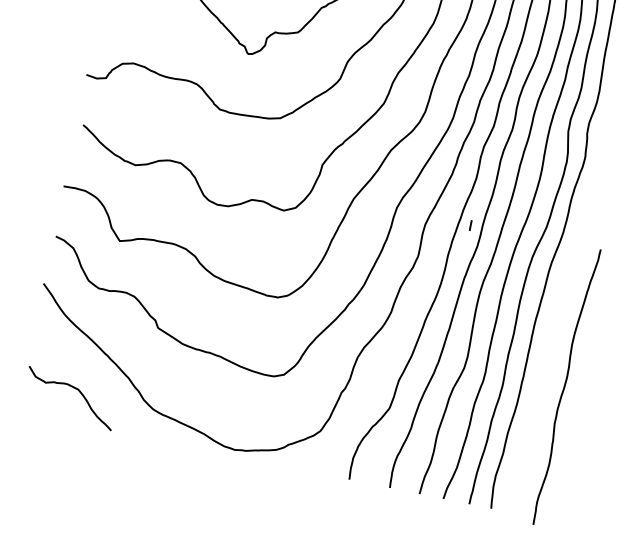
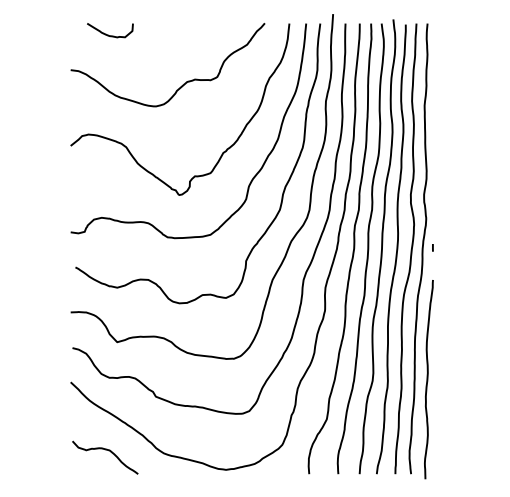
line: (470, 224) -> (432, 247), moved
curve: (566, 386) -> (428, 379), moved

